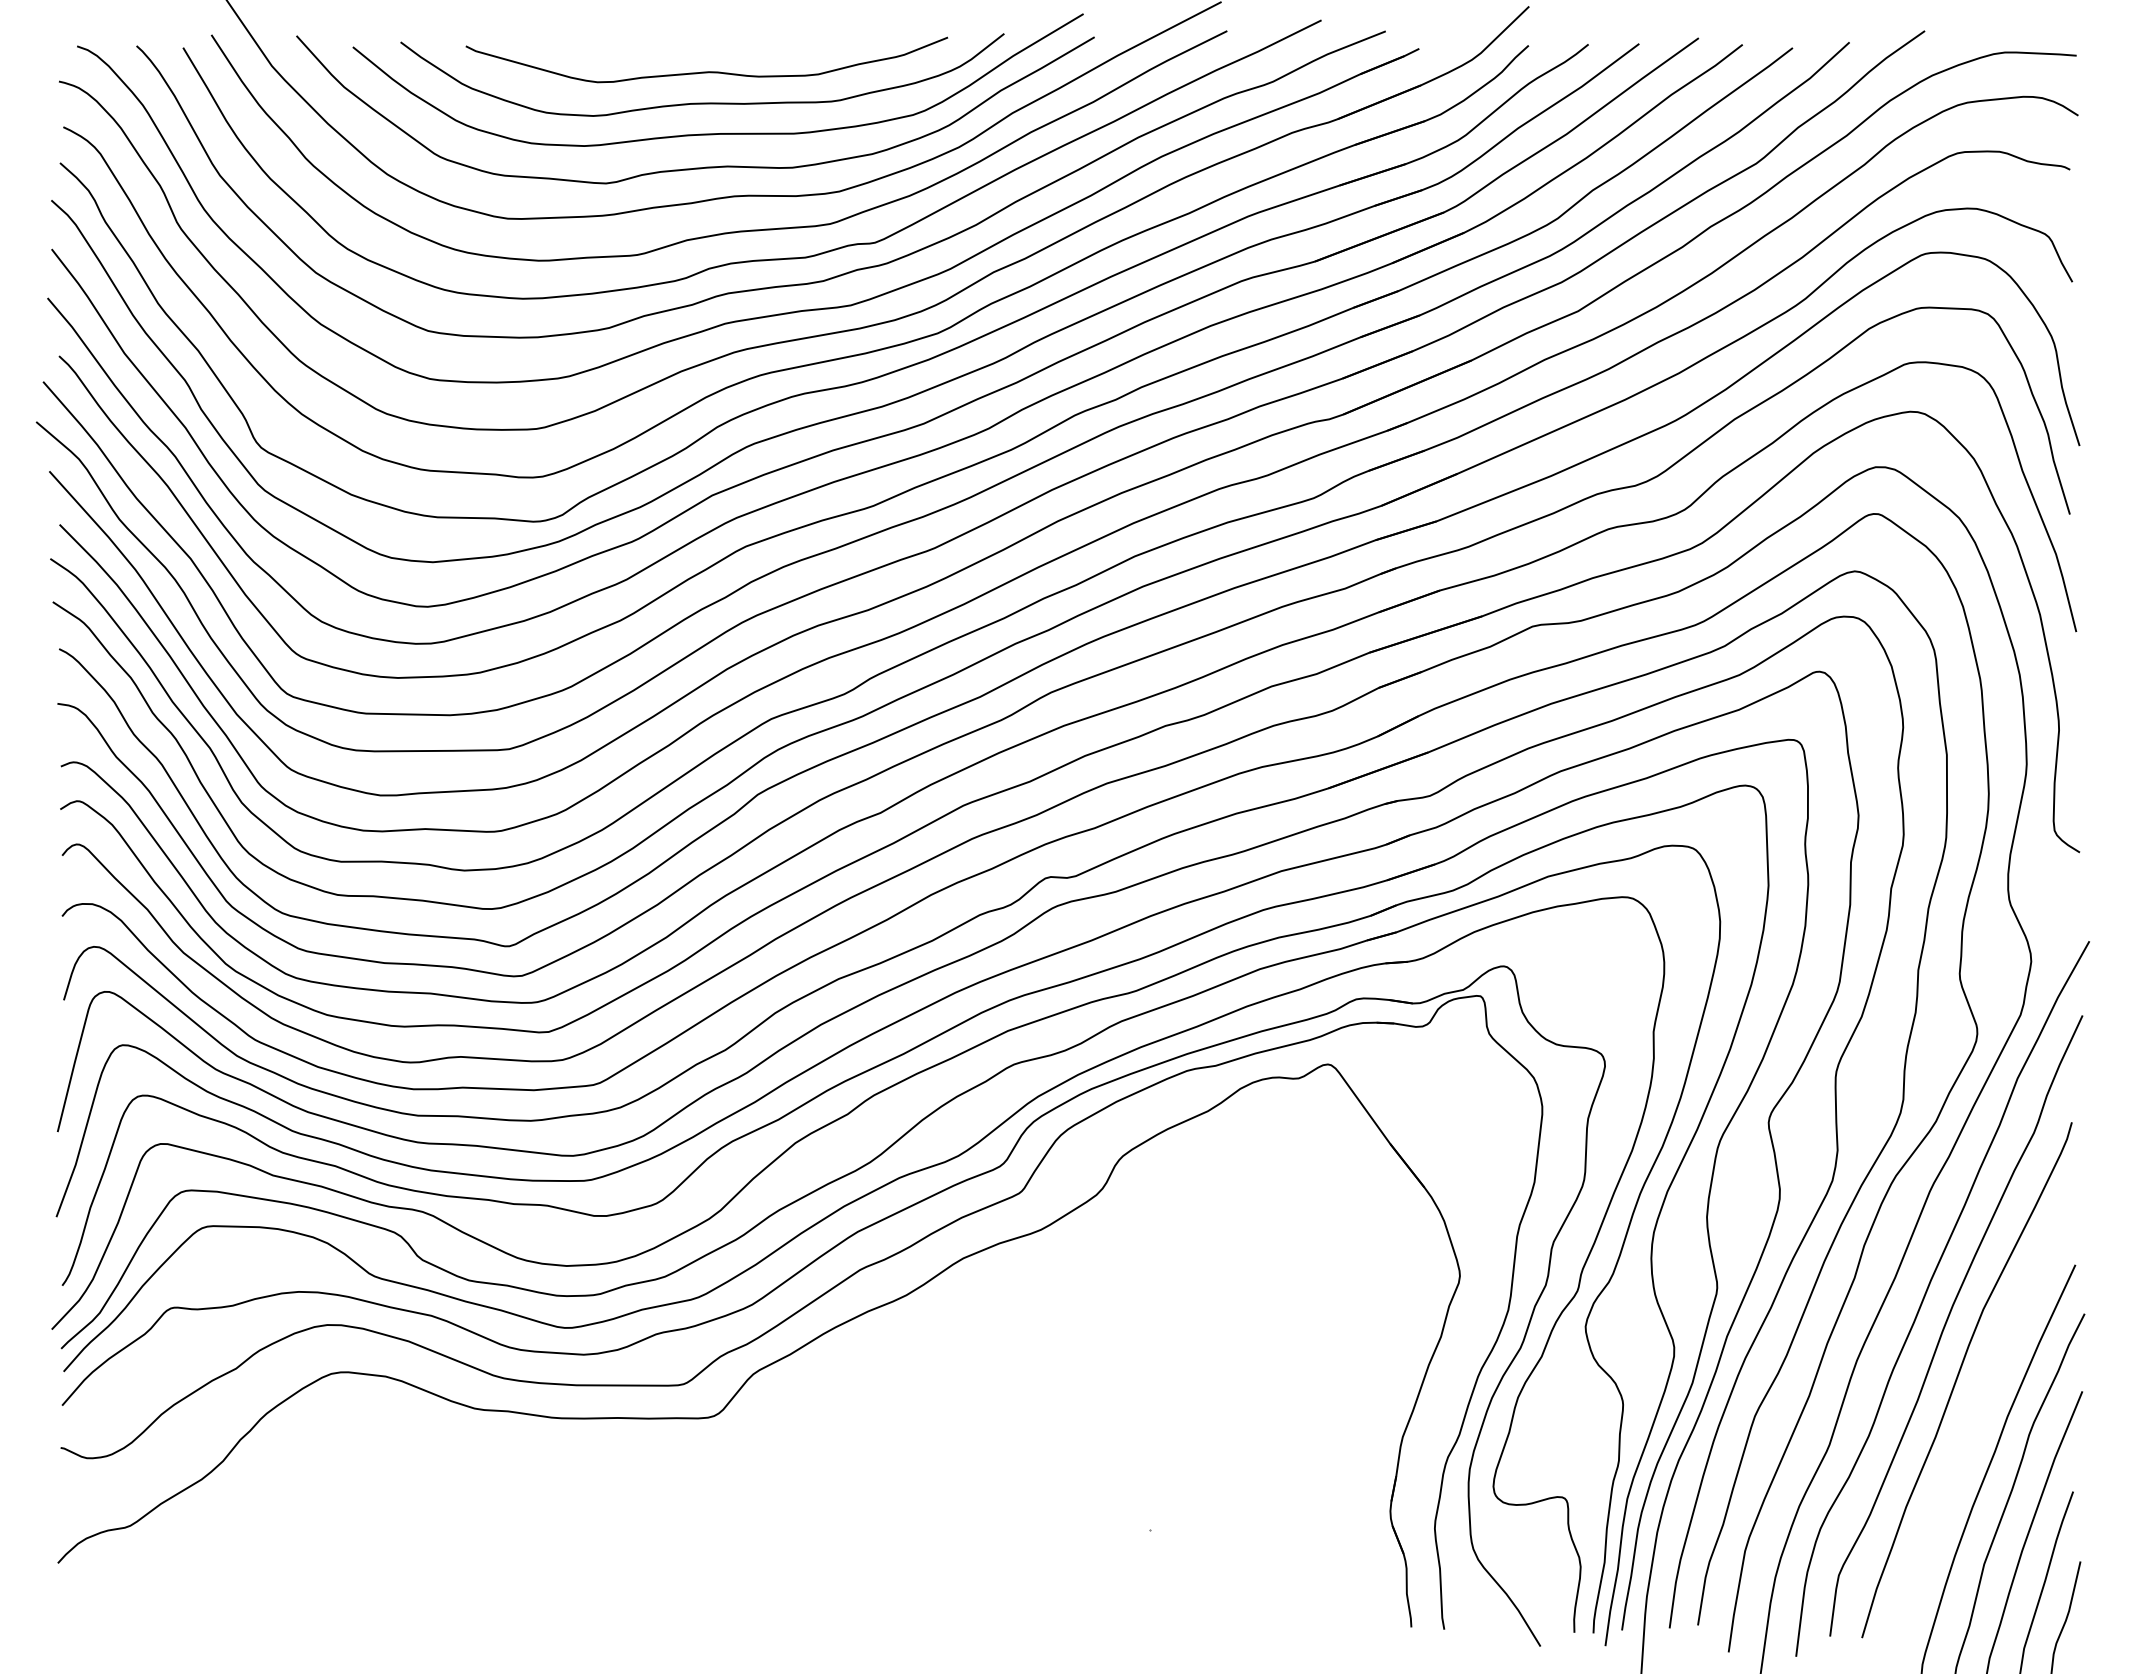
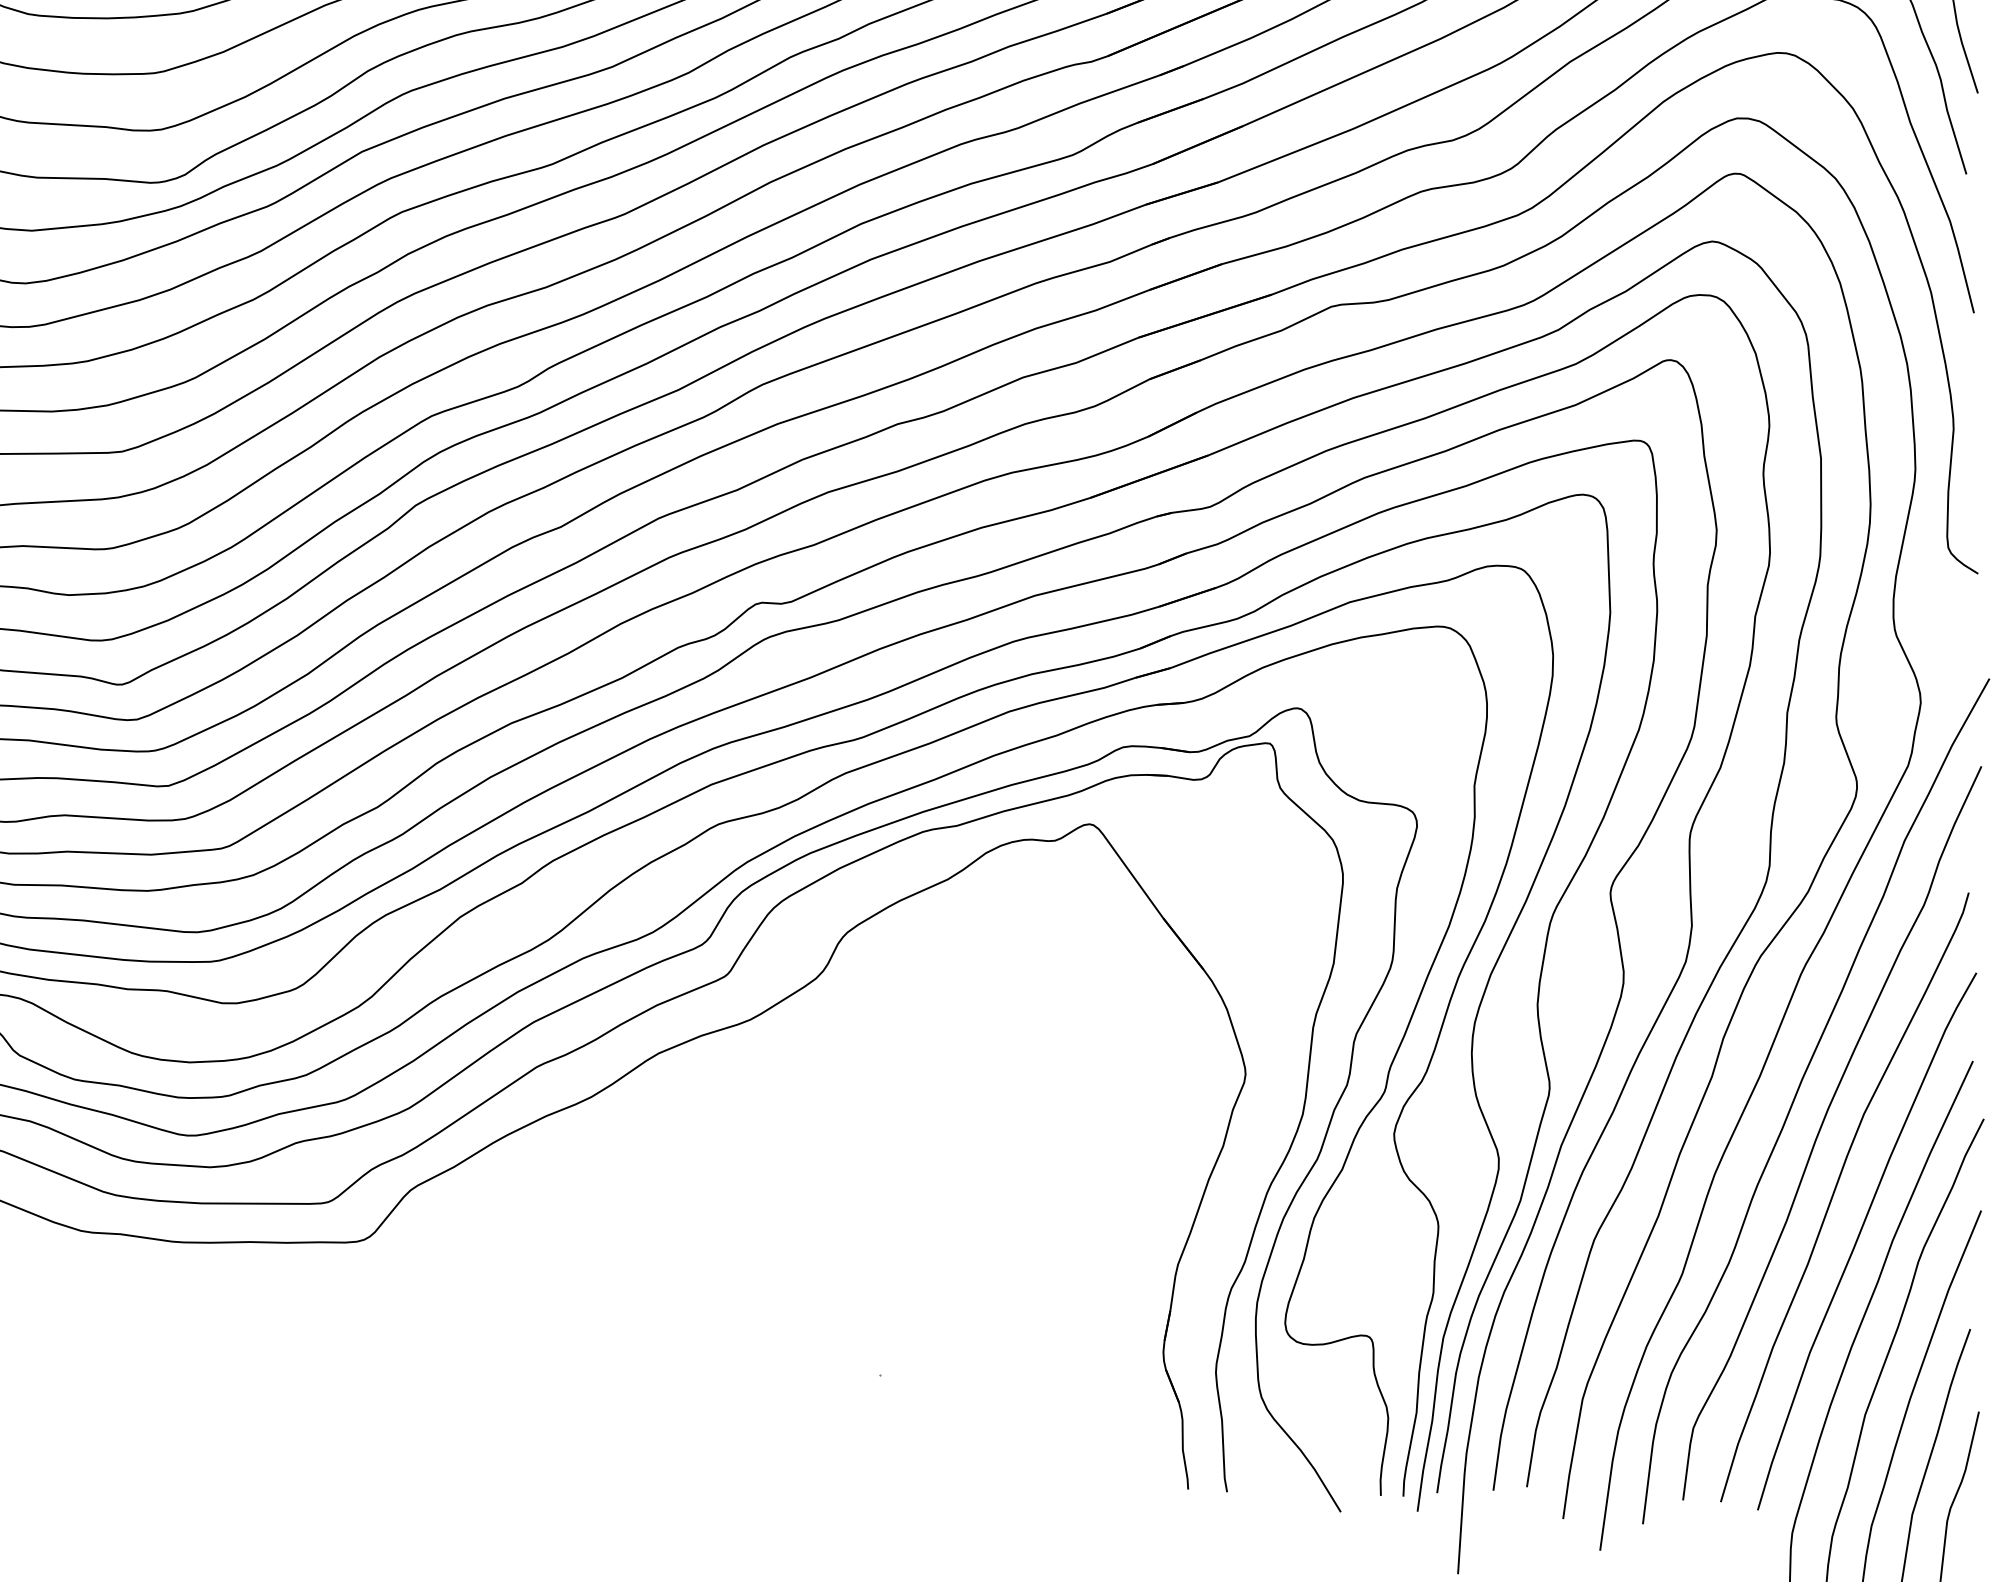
curve: (1979, 1414) -> (1859, 1237), added

